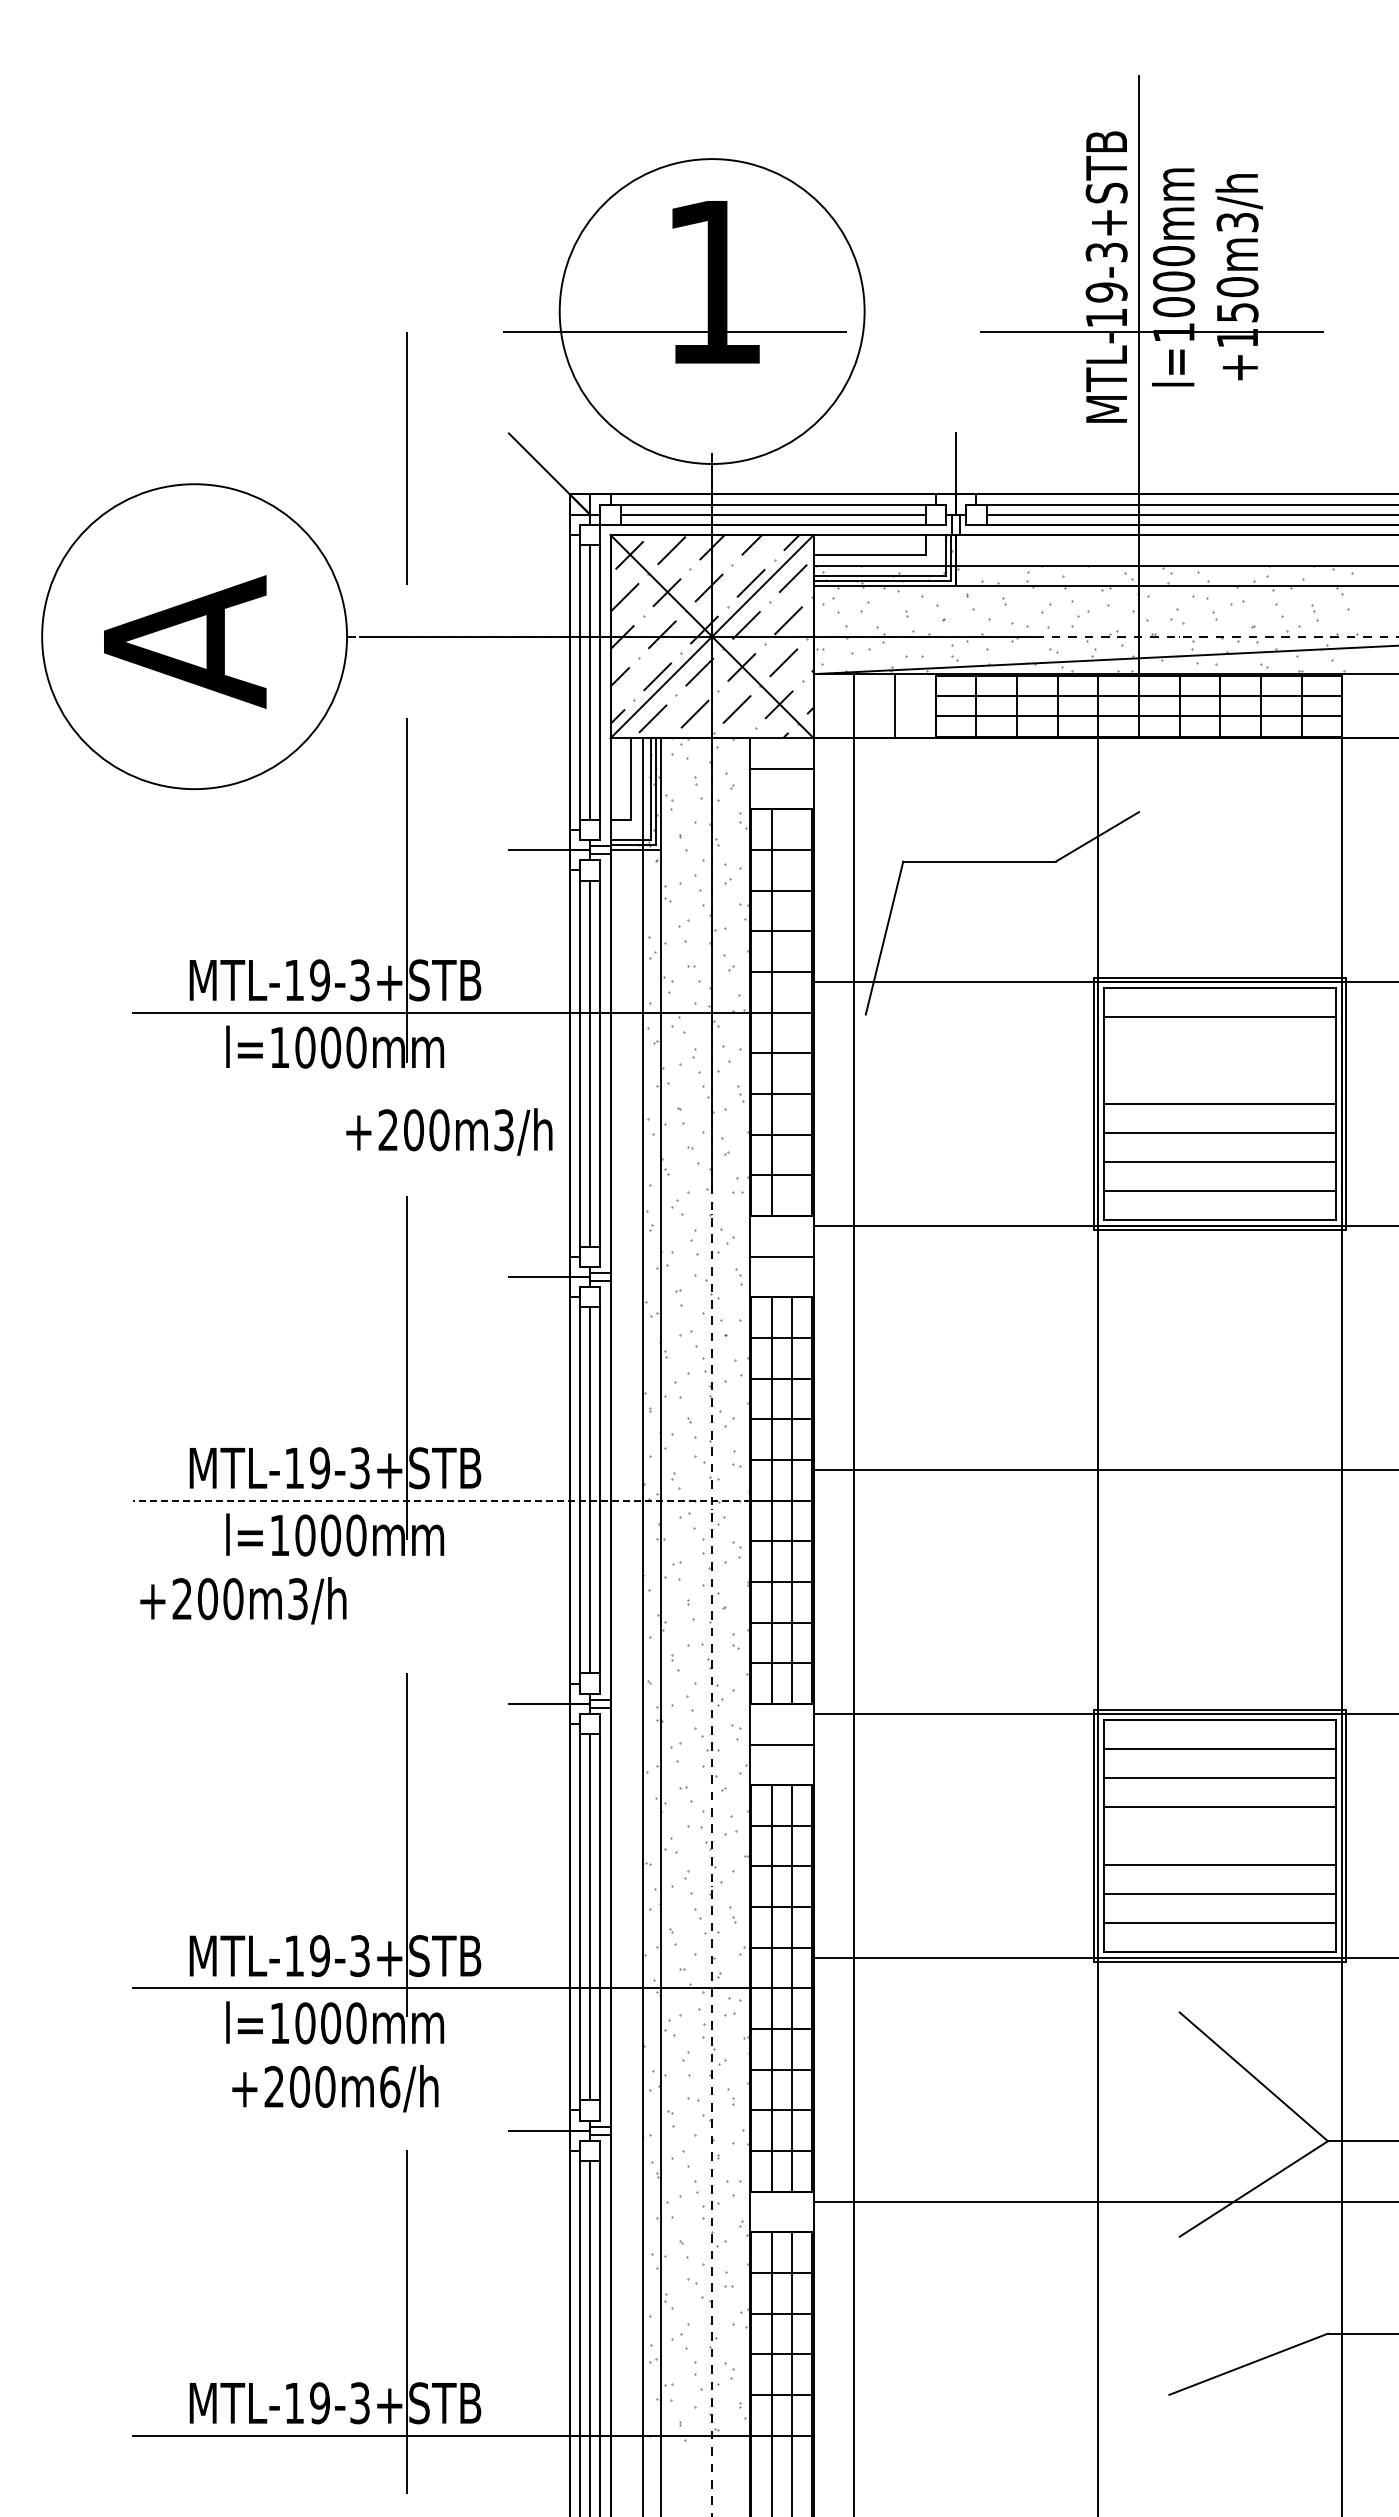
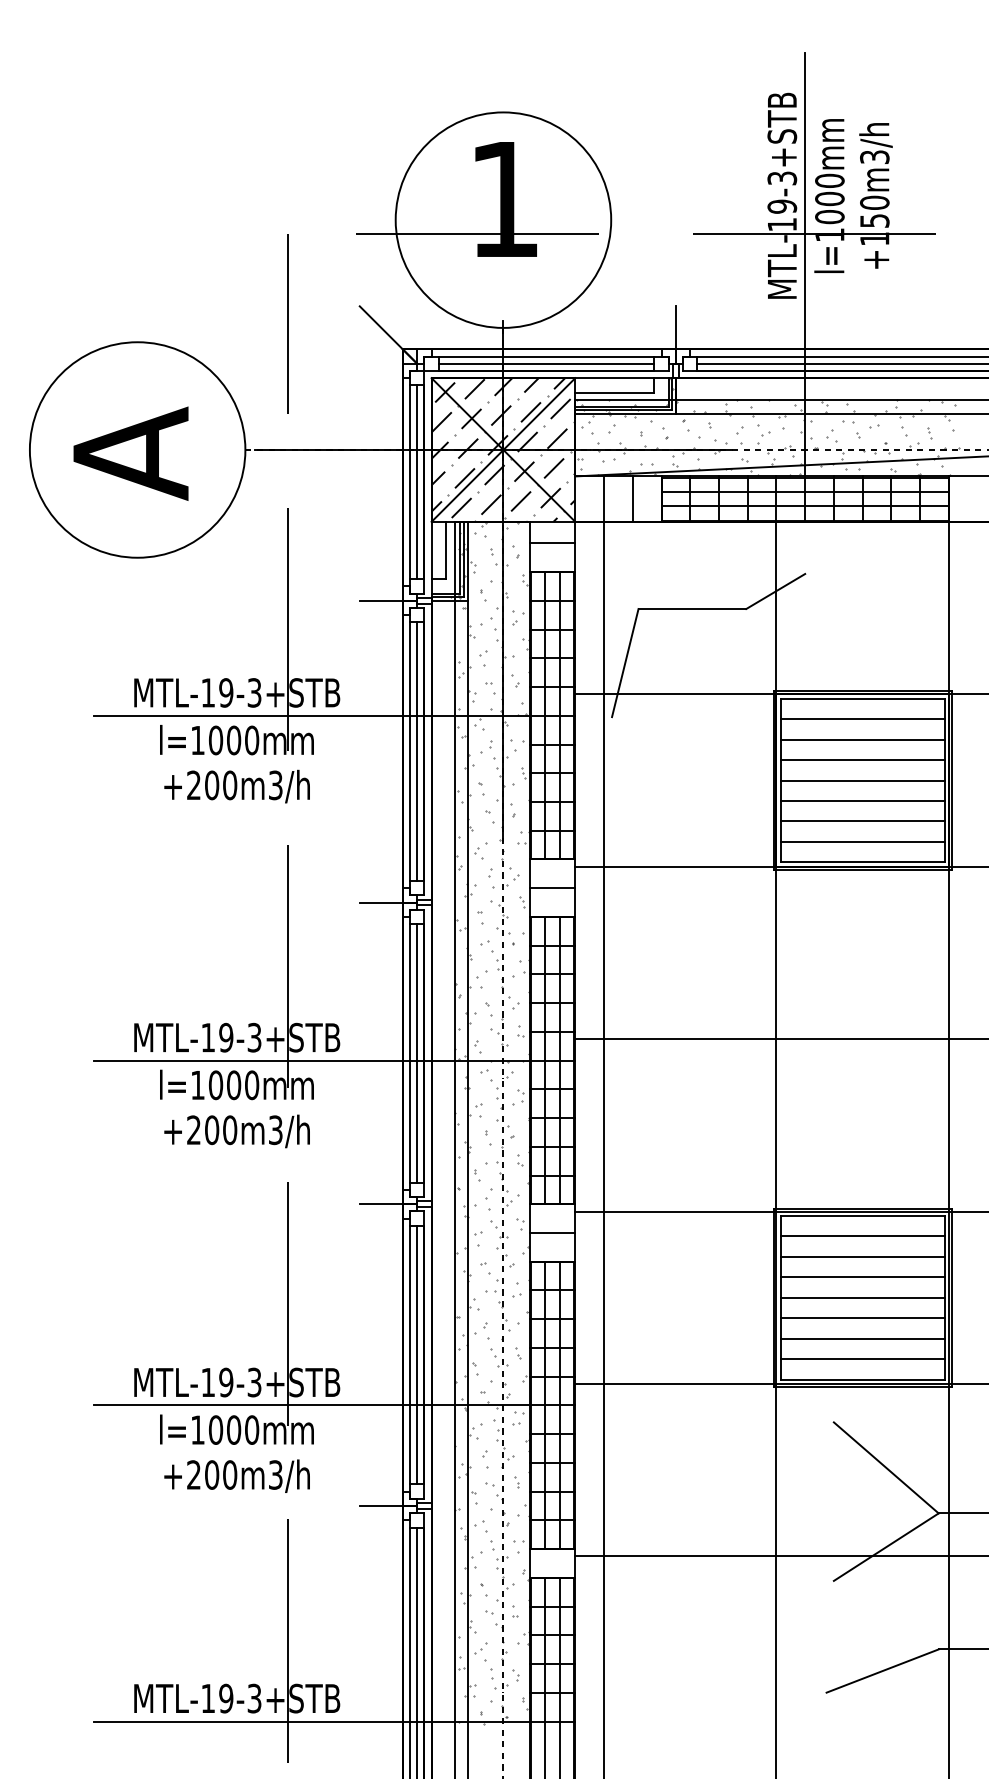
line: (791, 1012) -> (559, 715), added
line: (1220, 1046) -> (862, 739), added
line: (1220, 1075) -> (862, 760), added
text: (449, 1131) -> (237, 786), moved
line: (441, 1500) -> (312, 1060), dashed -> solid
text: (243, 1600) -> (237, 1131), moved
line: (1220, 1836) -> (862, 1298), added
text: (390, 2086) -> (276, 1474), +200m6/h -> +200m3/h

